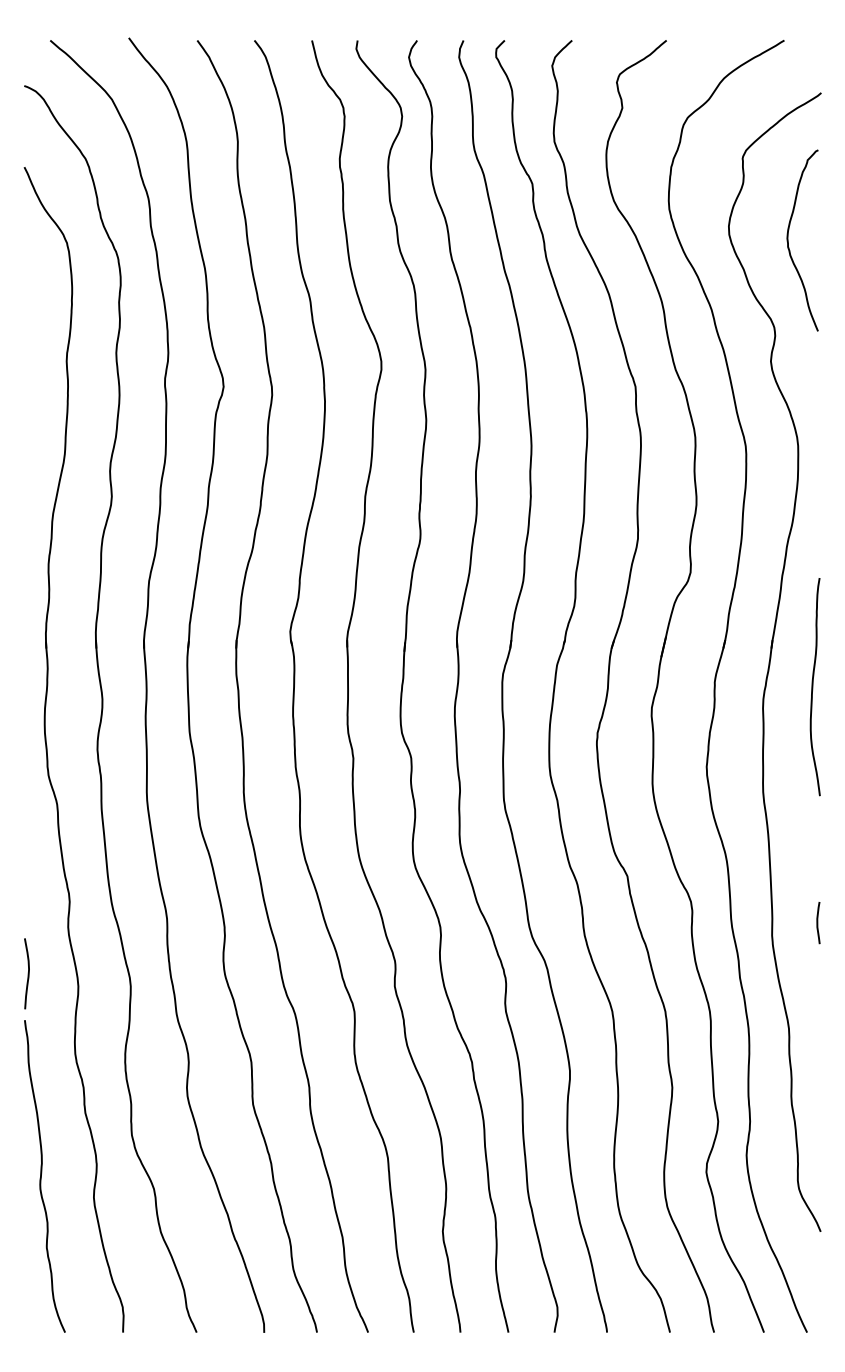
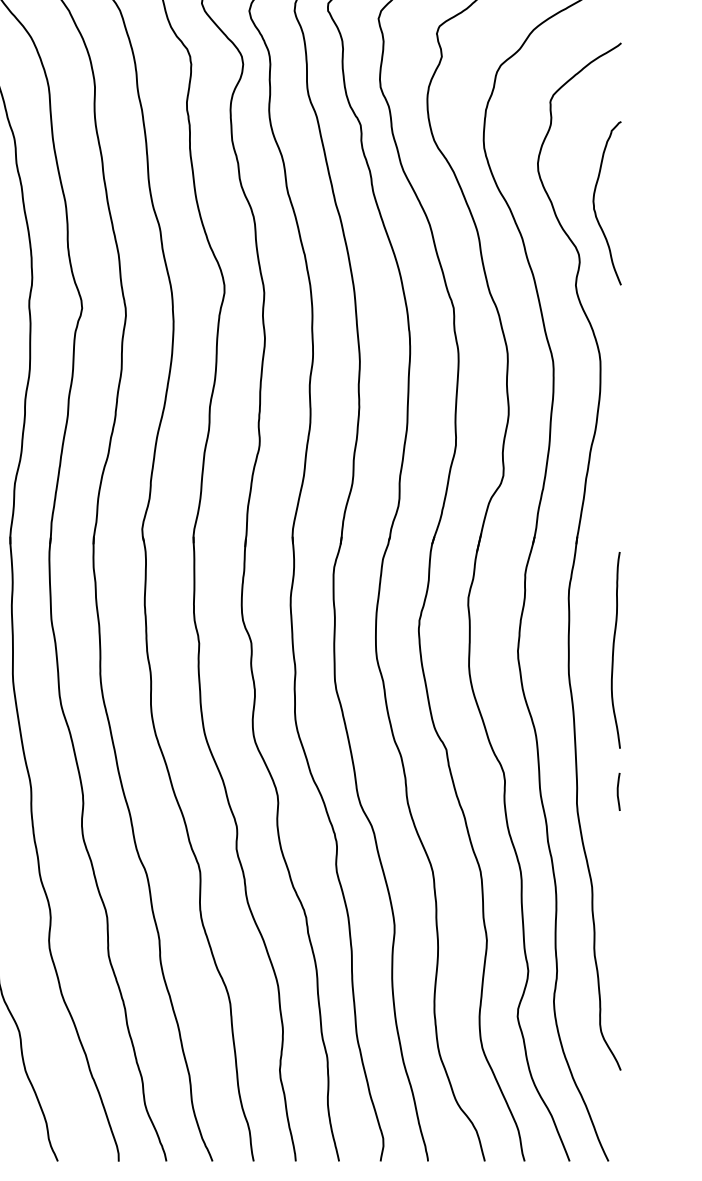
curve: (788, 240) -> (594, 203), moved
curve: (813, 687) -> (614, 650), moved

